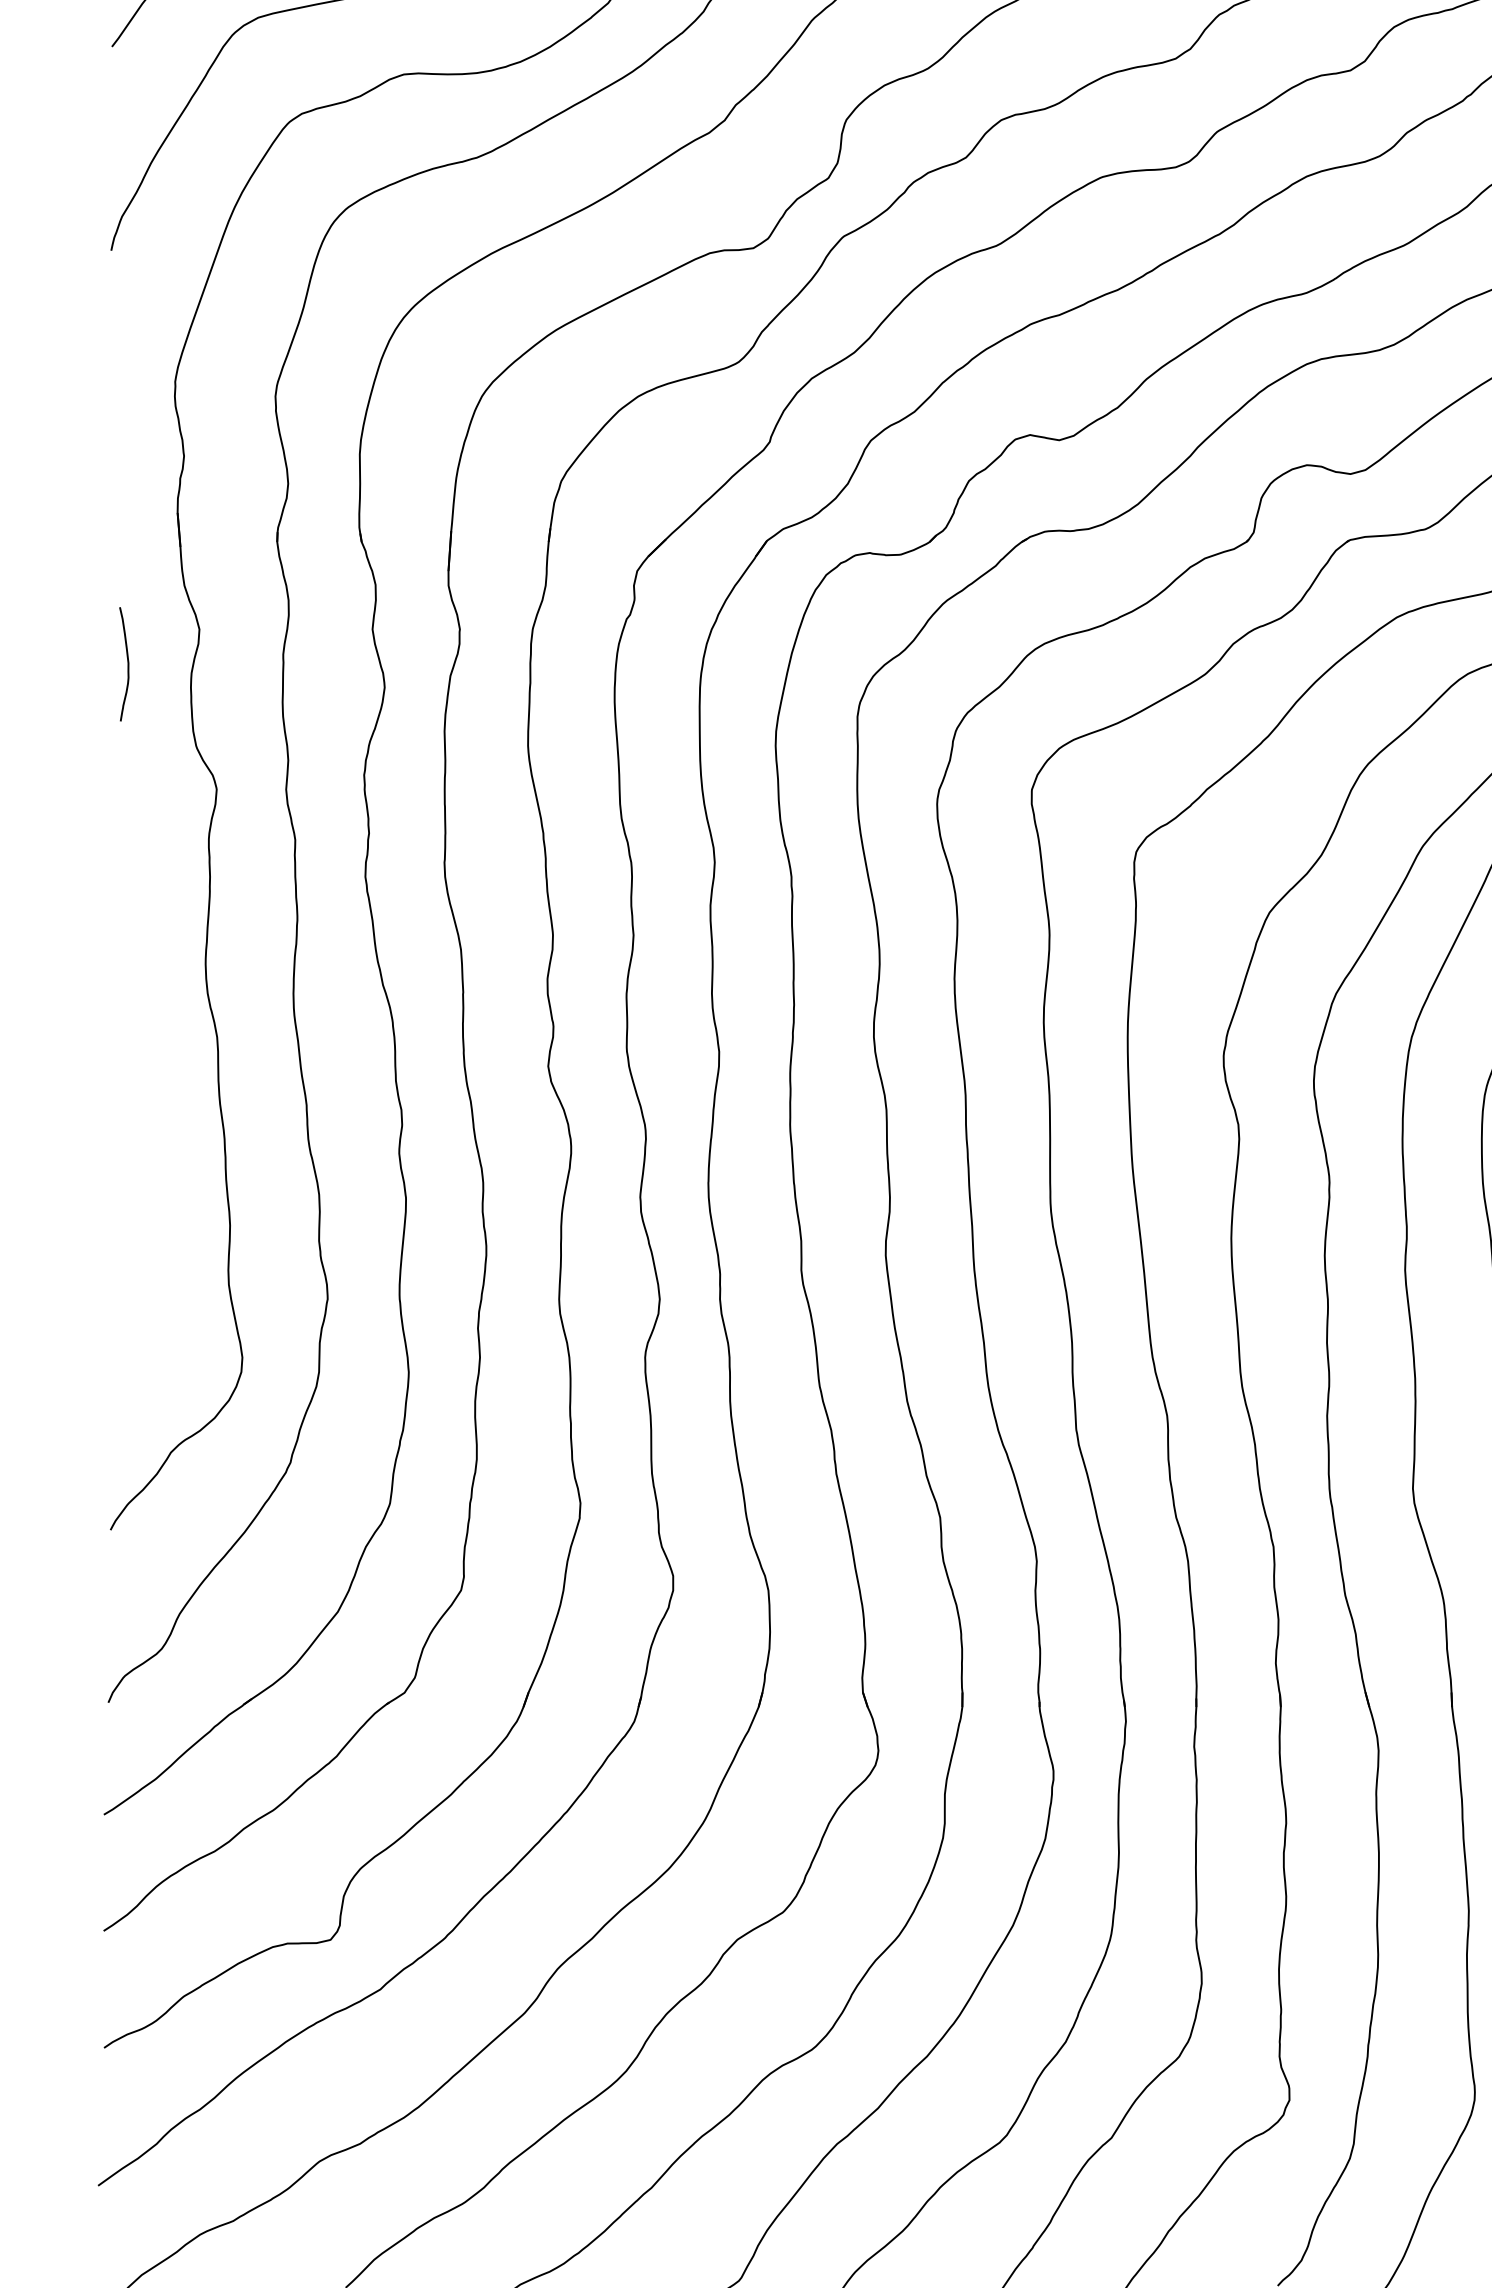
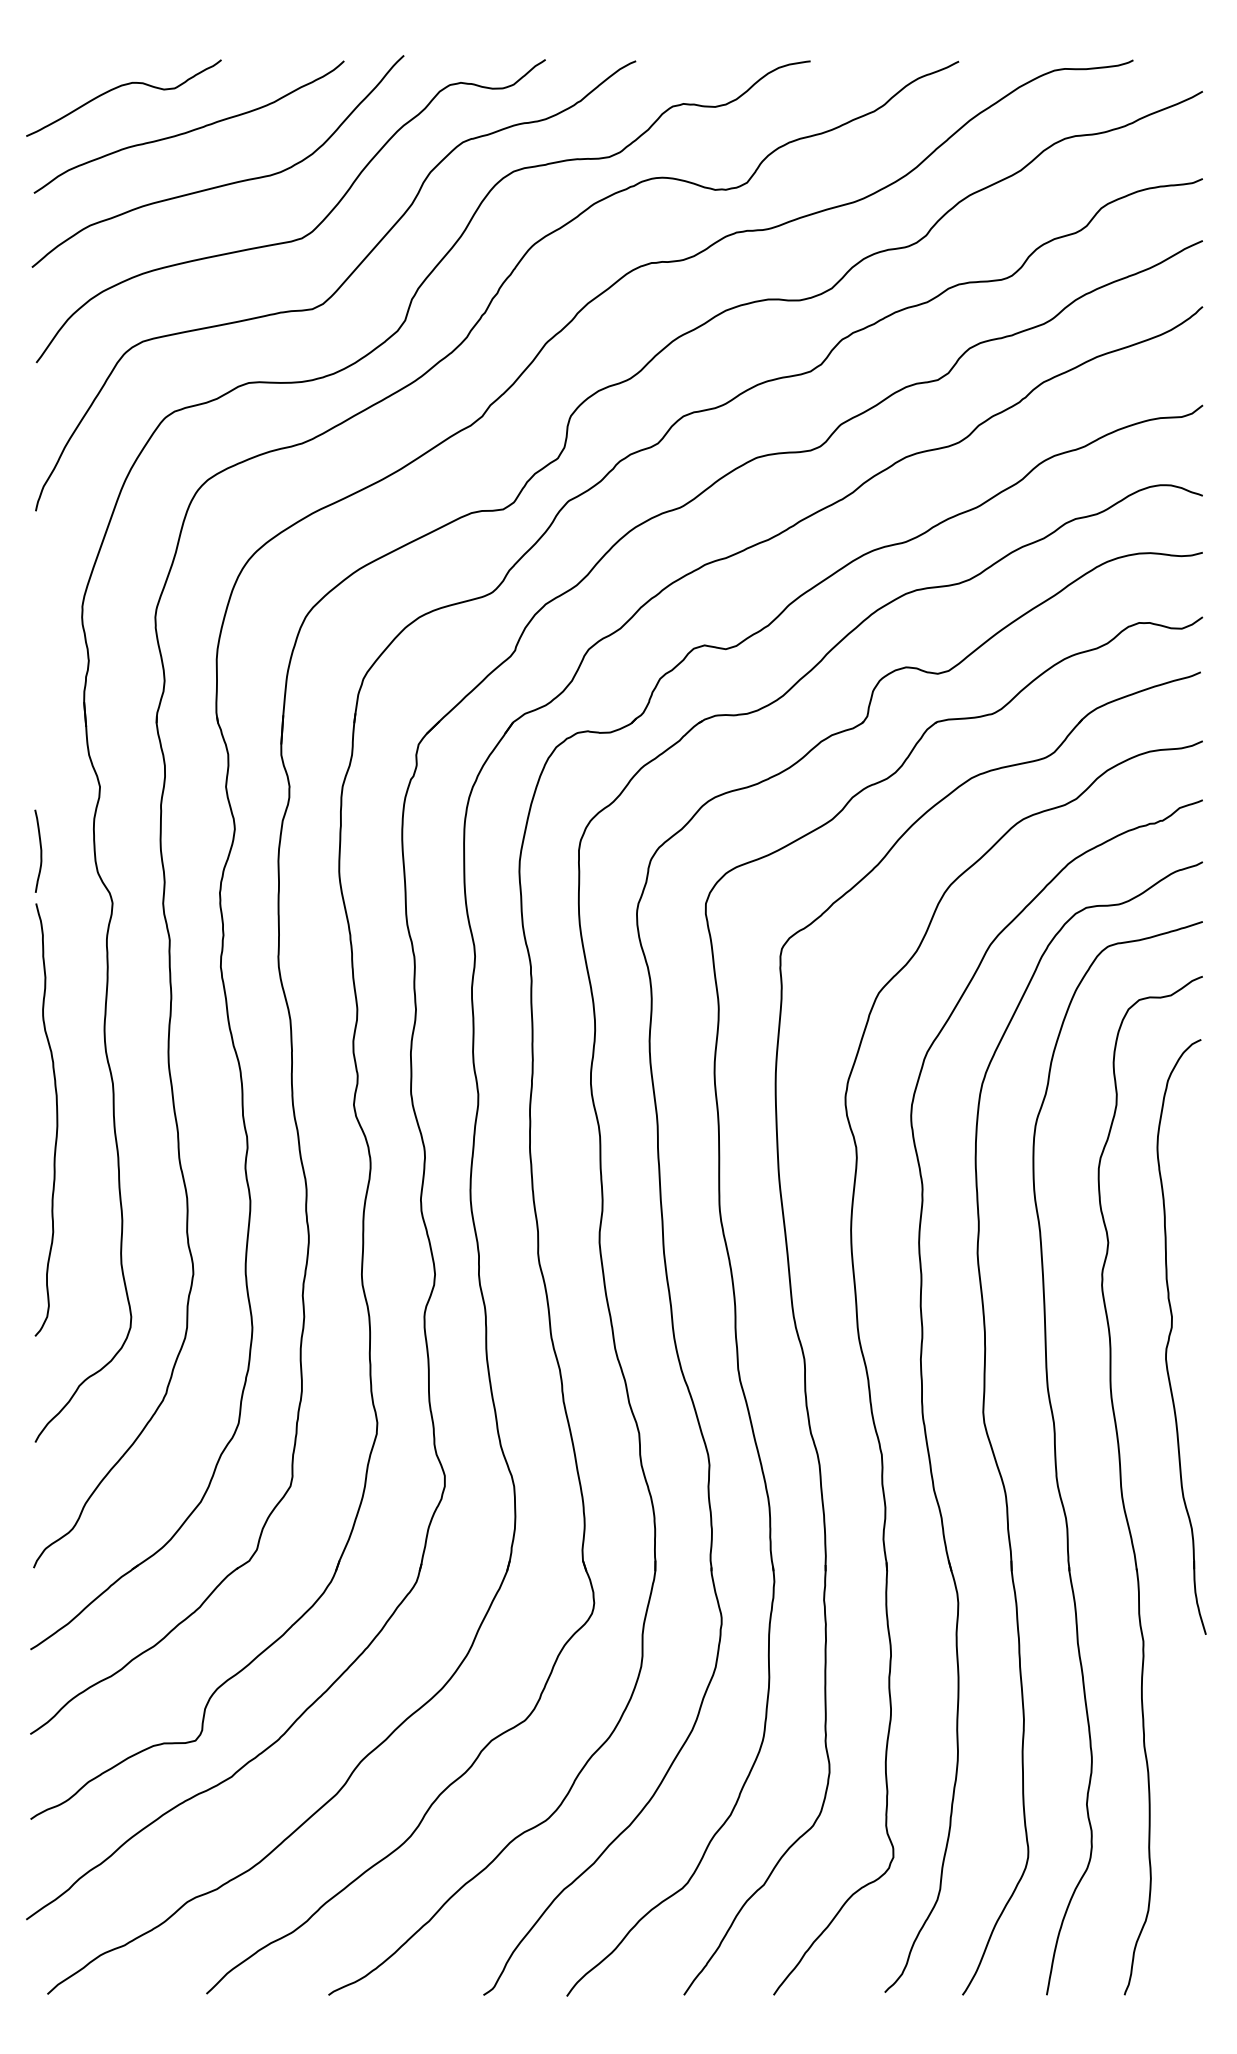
curve: (127, 663) -> (40, 850), moved
curve: (139, 1086) -> (56, 1119), added

